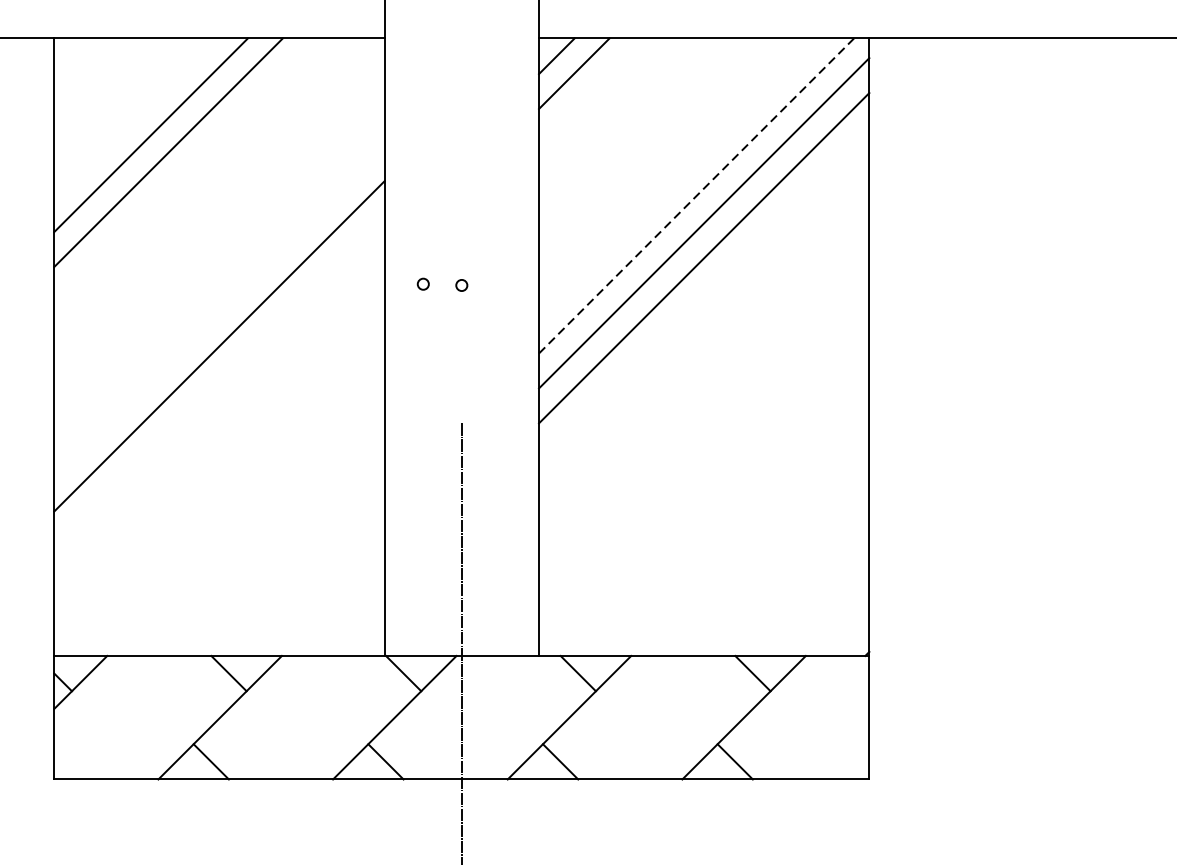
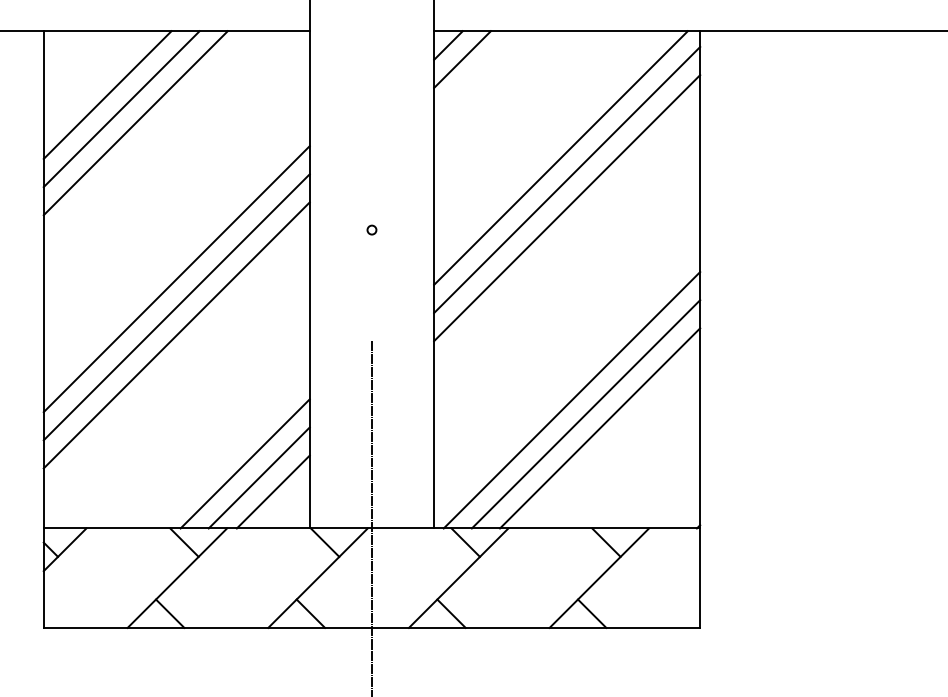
line: (133, 117) -> (107, 94), added
line: (697, 195) -> (561, 157), dashed -> solid
circle: (422, 283) -> (340, 228), removed
line: (219, 381) -> (176, 307), added
line: (219, 416) -> (176, 335), added
line: (709, 497) -> (571, 400), added
line: (726, 514) -> (585, 414), added
line: (745, 531) -> (600, 428), added
line: (303, 575) -> (244, 463), added
line: (320, 592) -> (258, 477), added
line: (338, 610) -> (272, 491), added

